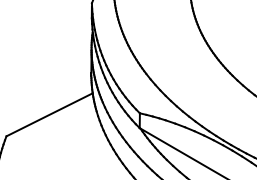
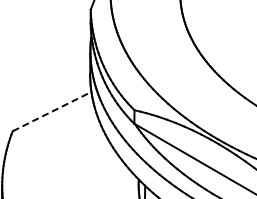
line: (50, 114) -> (52, 111), solid -> dashed

